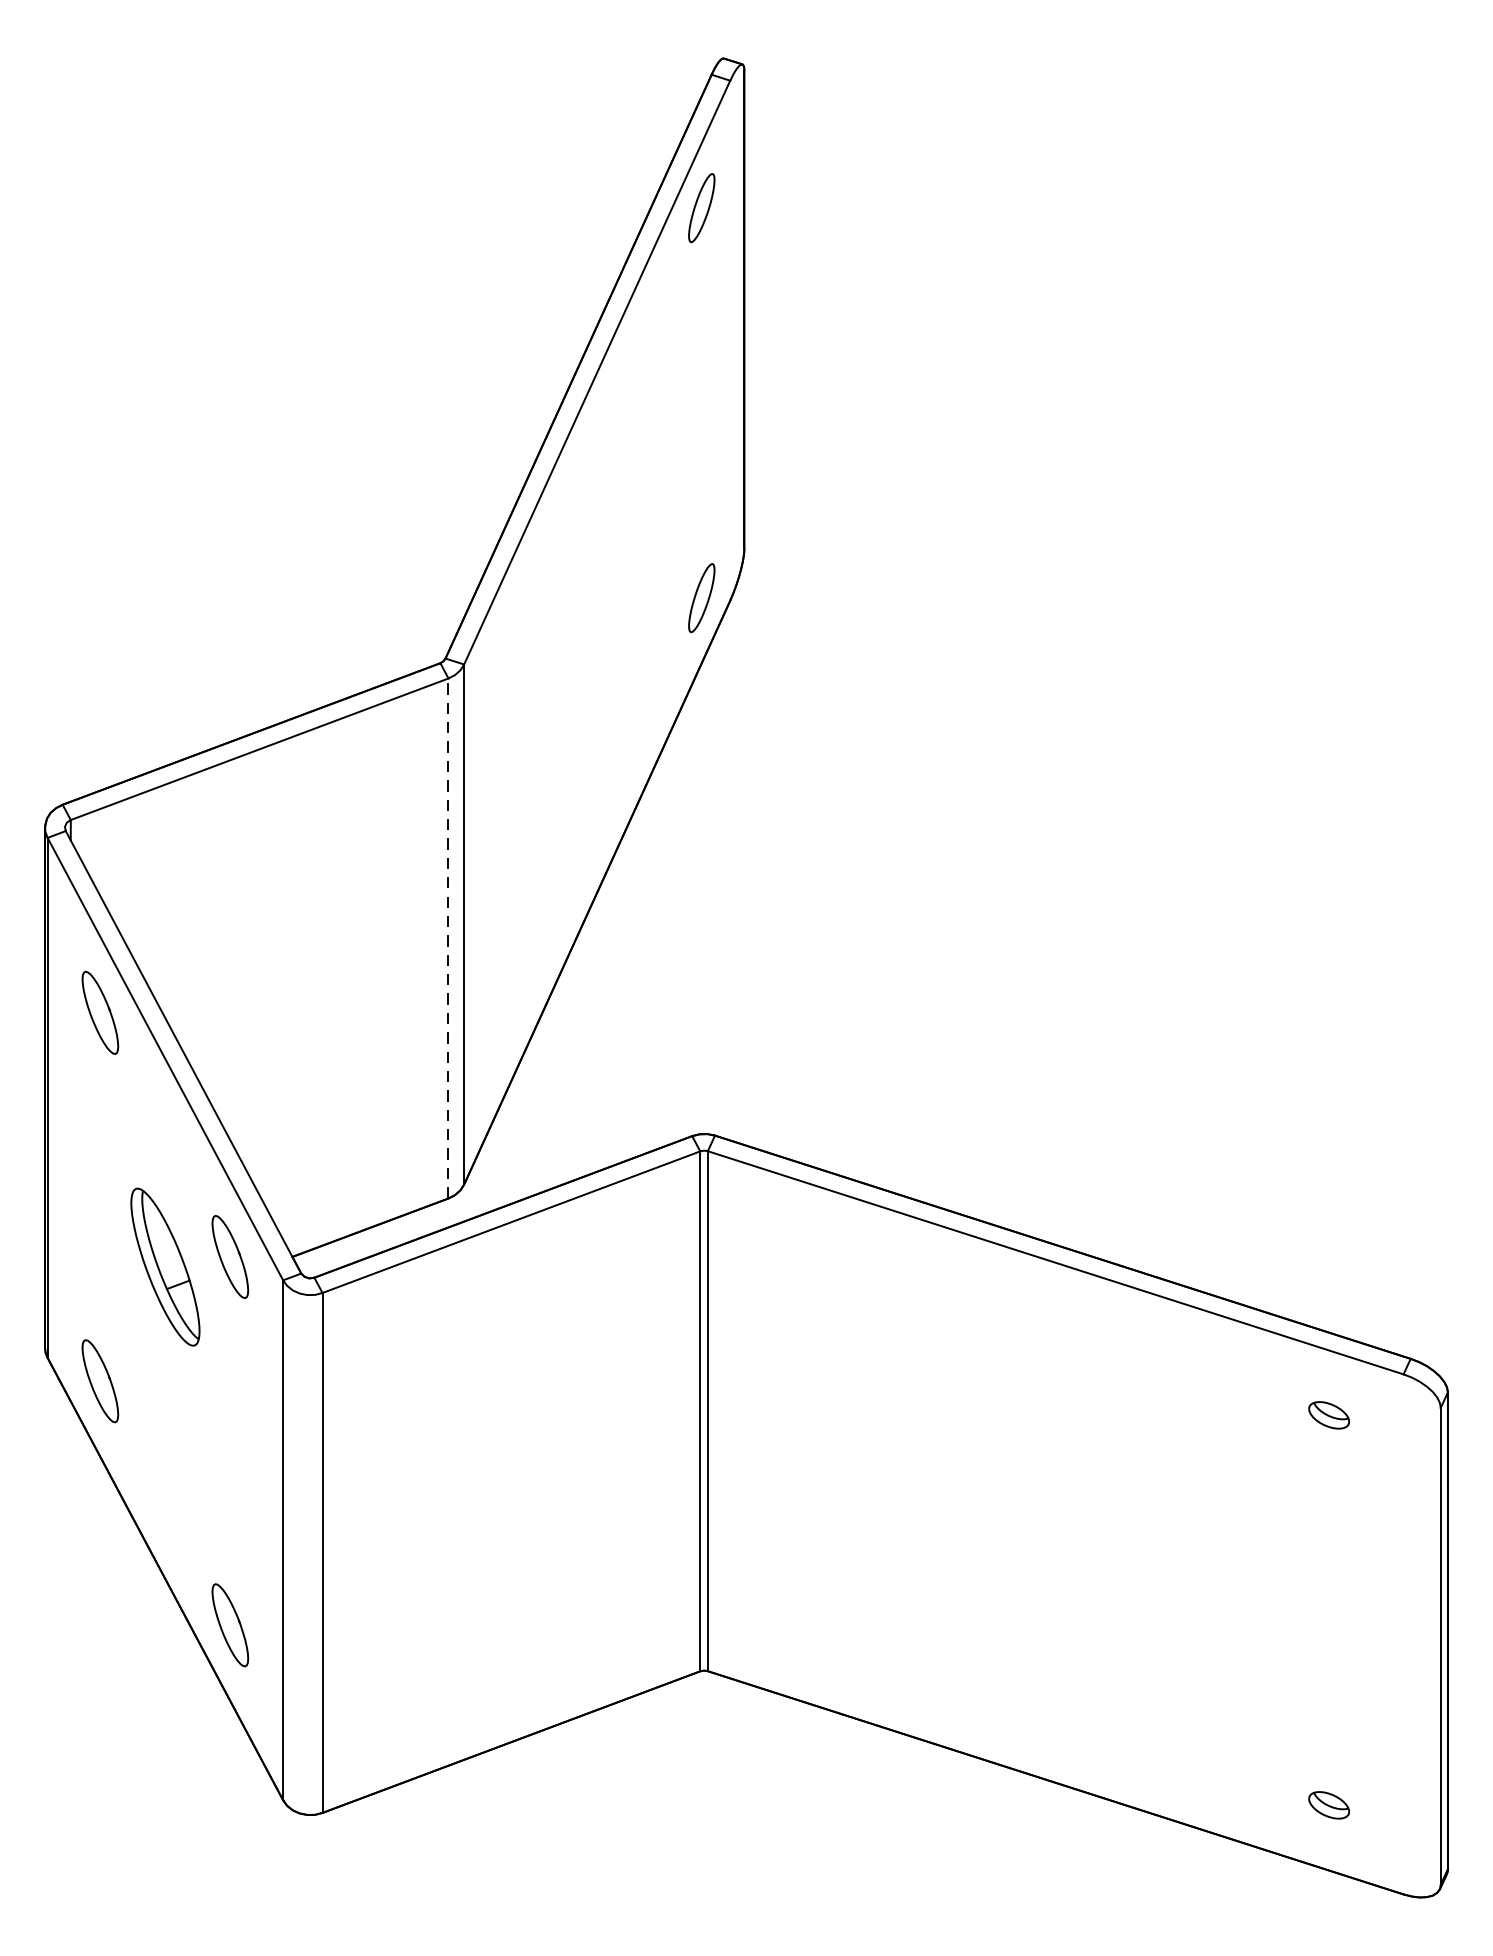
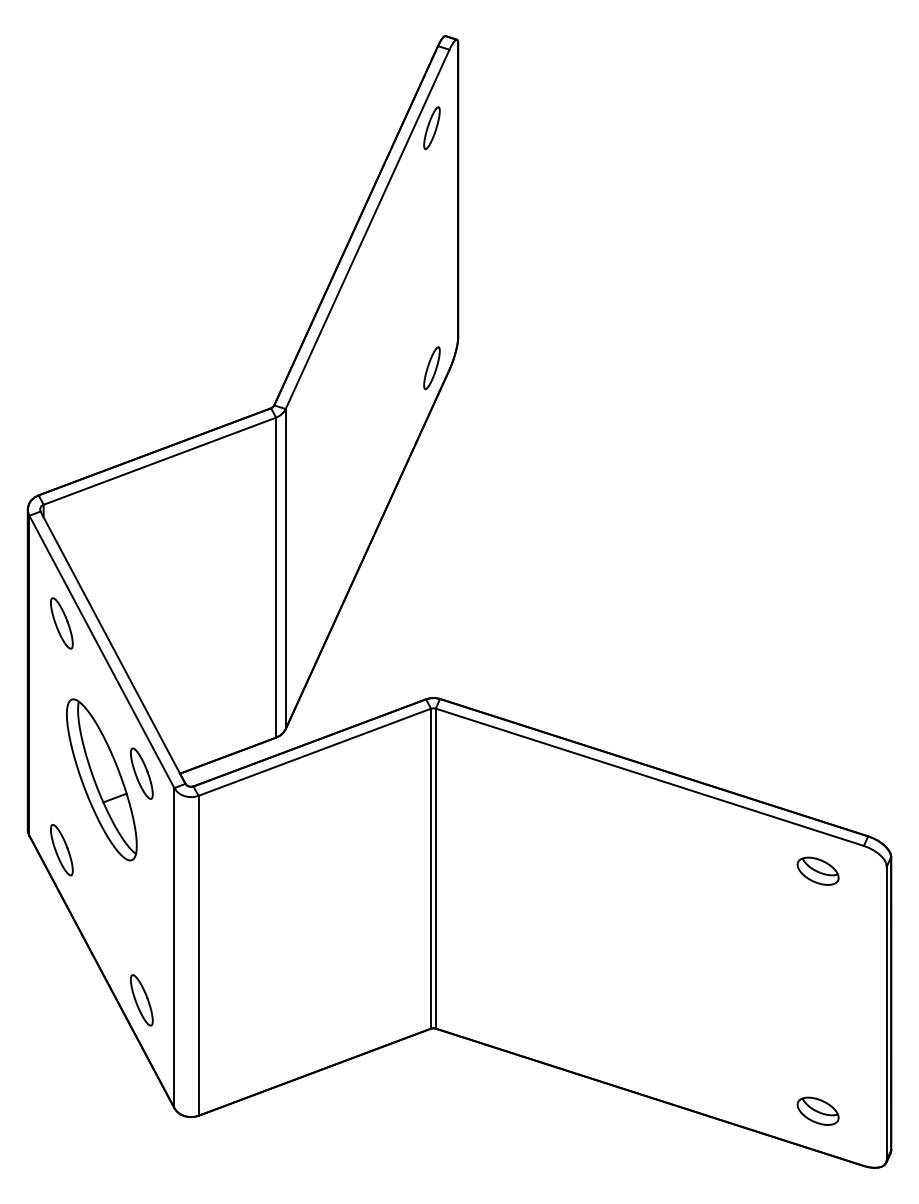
line: (449, 938) -> (276, 577), dashed -> solid
part: (164, 1266) -> (101, 779), size x1.67
part: (1328, 1414) -> (817, 870), size x1.67
part: (1328, 1804) -> (817, 1110), size x1.67

